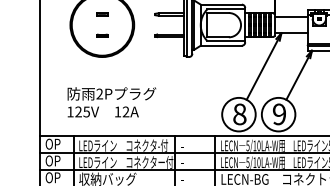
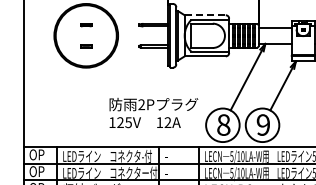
line: (221, 4) -> (205, 15), solid -> dashed
text: (111, 102) -> (153, 113), moved

